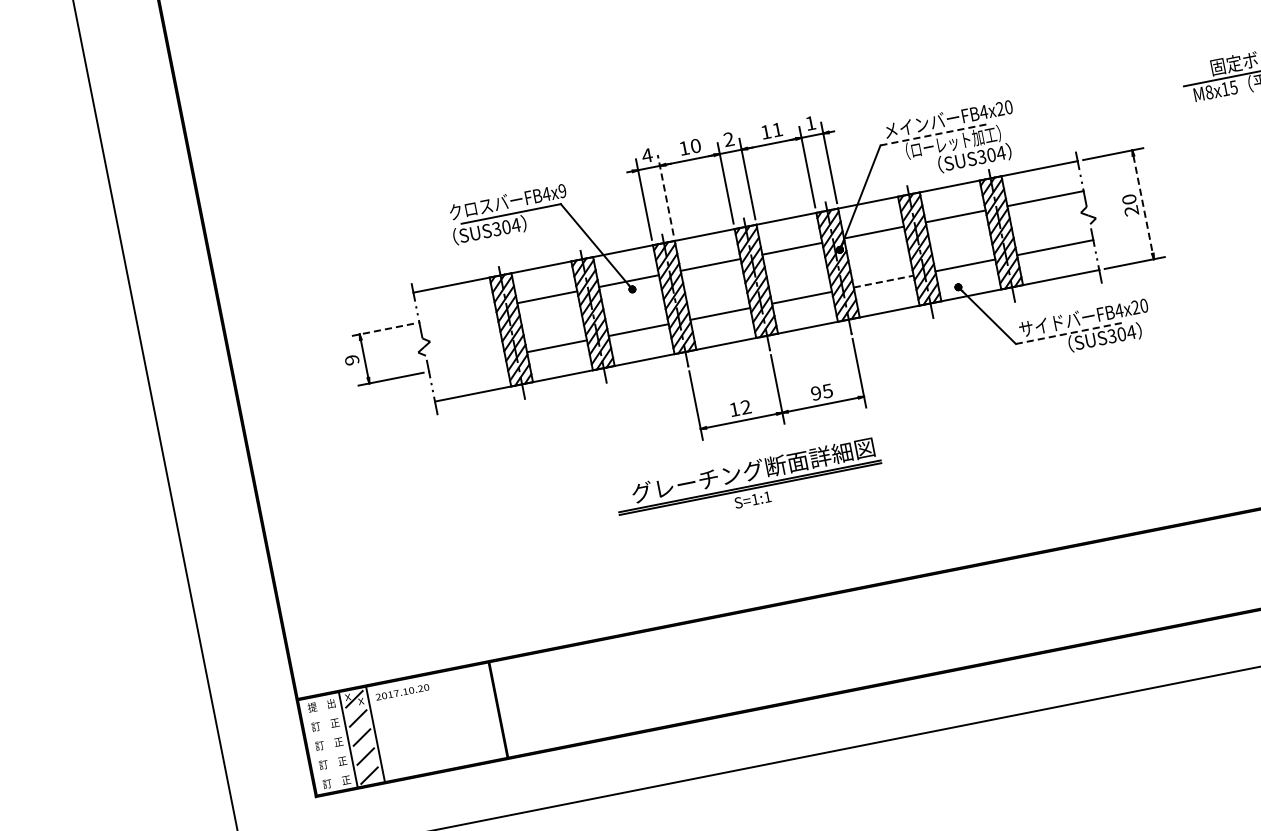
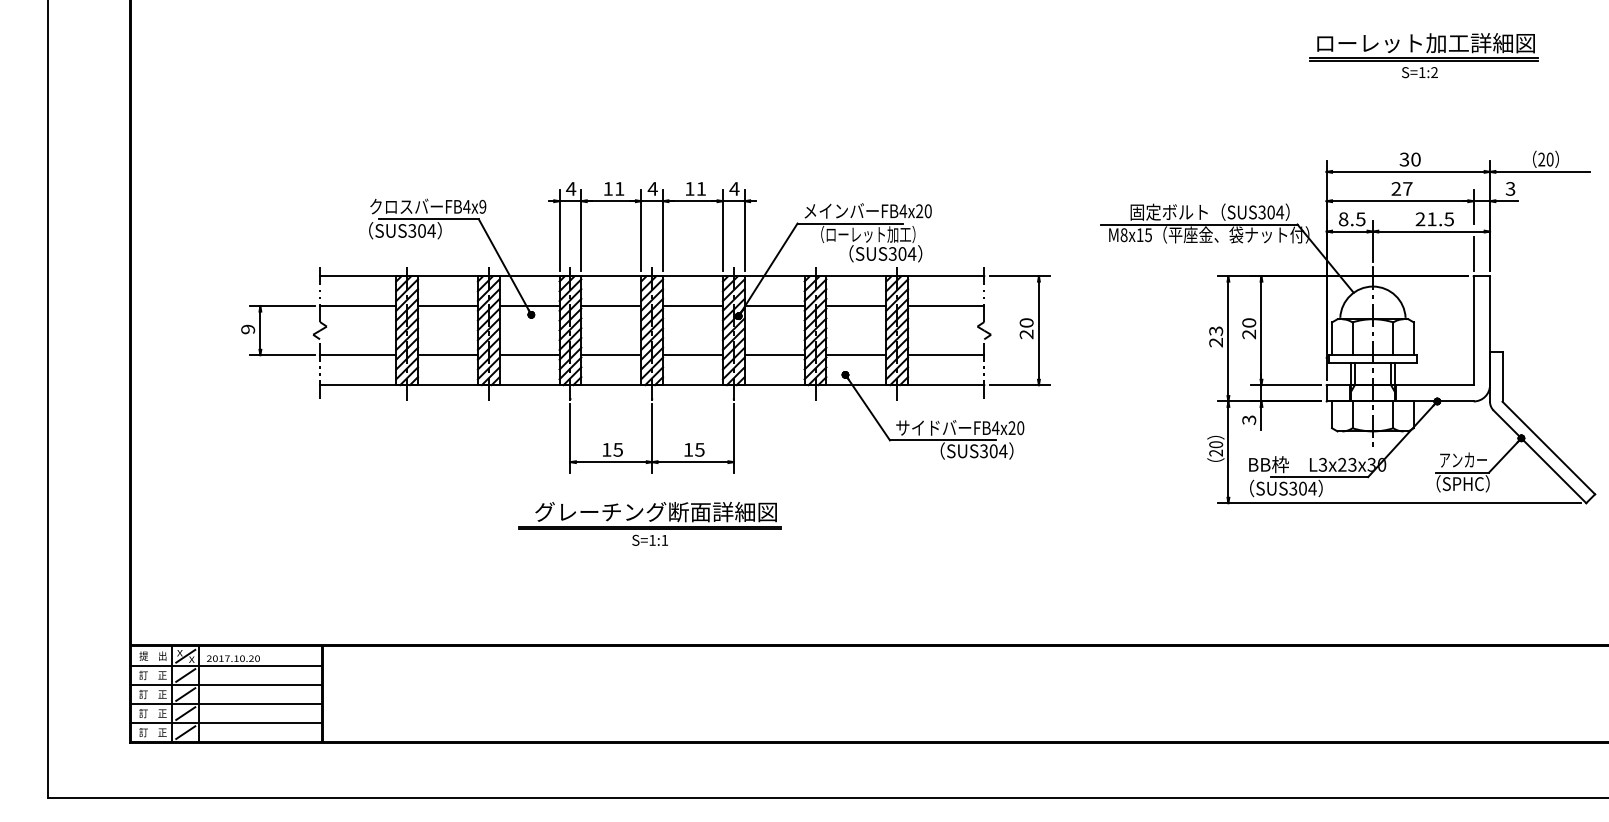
text: (810, 122) -> (734, 188), 1 -> 4
line: (933, 134) -> (850, 223), dashed -> solid
text: (728, 139) -> (652, 188), 2 -> 4
text: (695, 145) -> (619, 188), 10 -> 11
line: (665, 195) -> (581, 230), dashed -> solid
line: (1142, 205) -> (1038, 331), dashed -> solid
line: (883, 281) -> (774, 355), dashed -> solid
line: (457, 315) -> (358, 306), added
line: (381, 330) -> (282, 306), dashed -> solid
line: (1068, 333) -> (942, 440), dashed -> solid
line: (467, 364) -> (358, 355), added
text: (816, 392) -> (688, 449), 95 -> 15
text: (745, 407) -> (617, 449), 12 -> 15
part: (748, 483) -> (649, 523), moved
line: (396, 700) -> (226, 665), added
line: (400, 719) -> (226, 684), added
line: (404, 738) -> (226, 703), added
line: (408, 757) -> (226, 722), added

